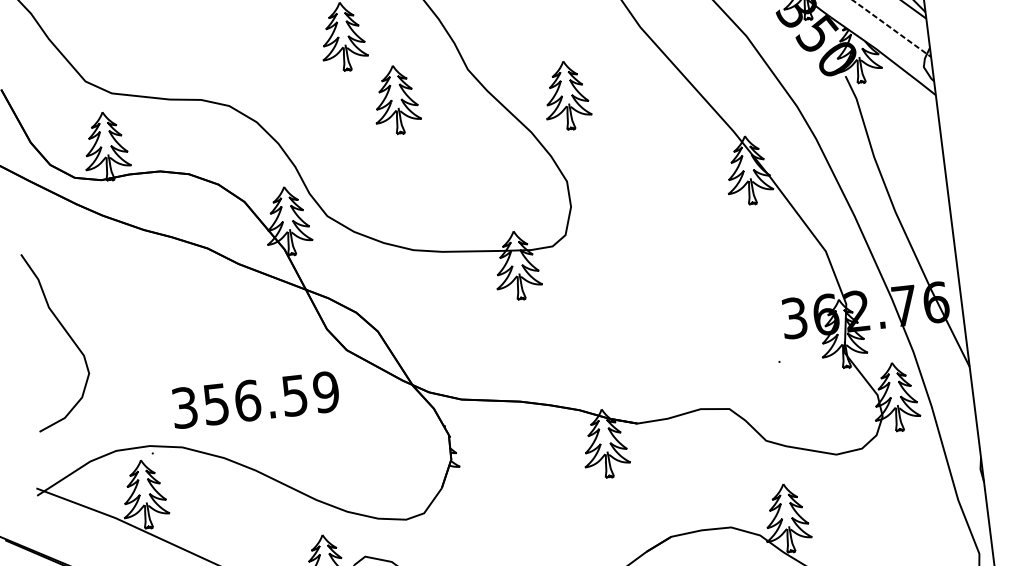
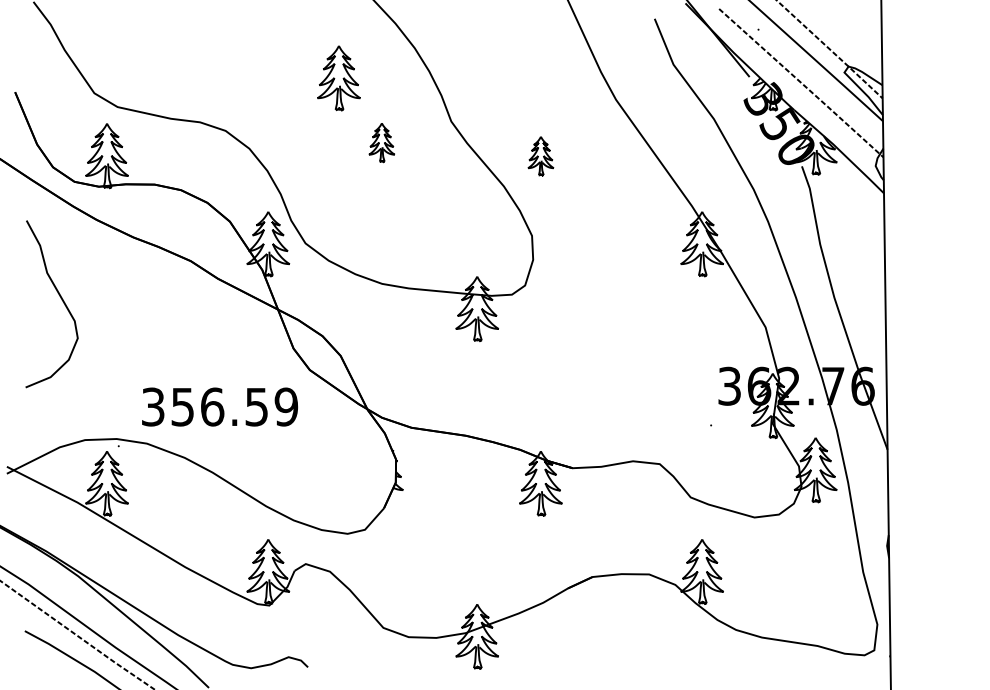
part: (566, 96) -> (540, 156), size x0.6
part: (396, 100) -> (381, 142), size x0.6
curve: (67, 335) -> (61, 300), moved

